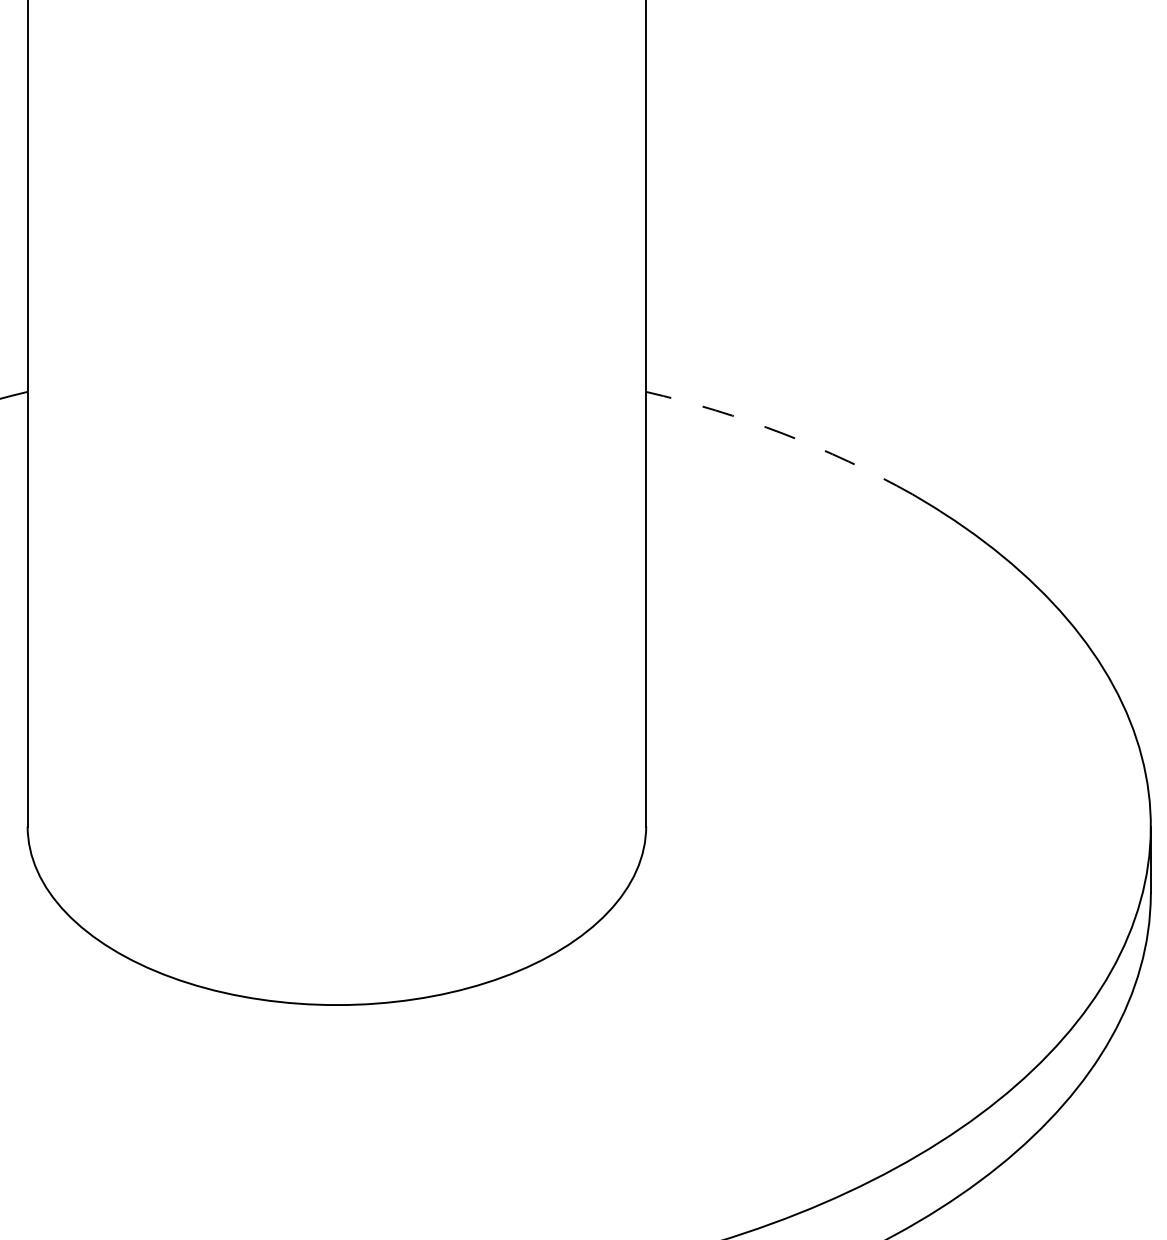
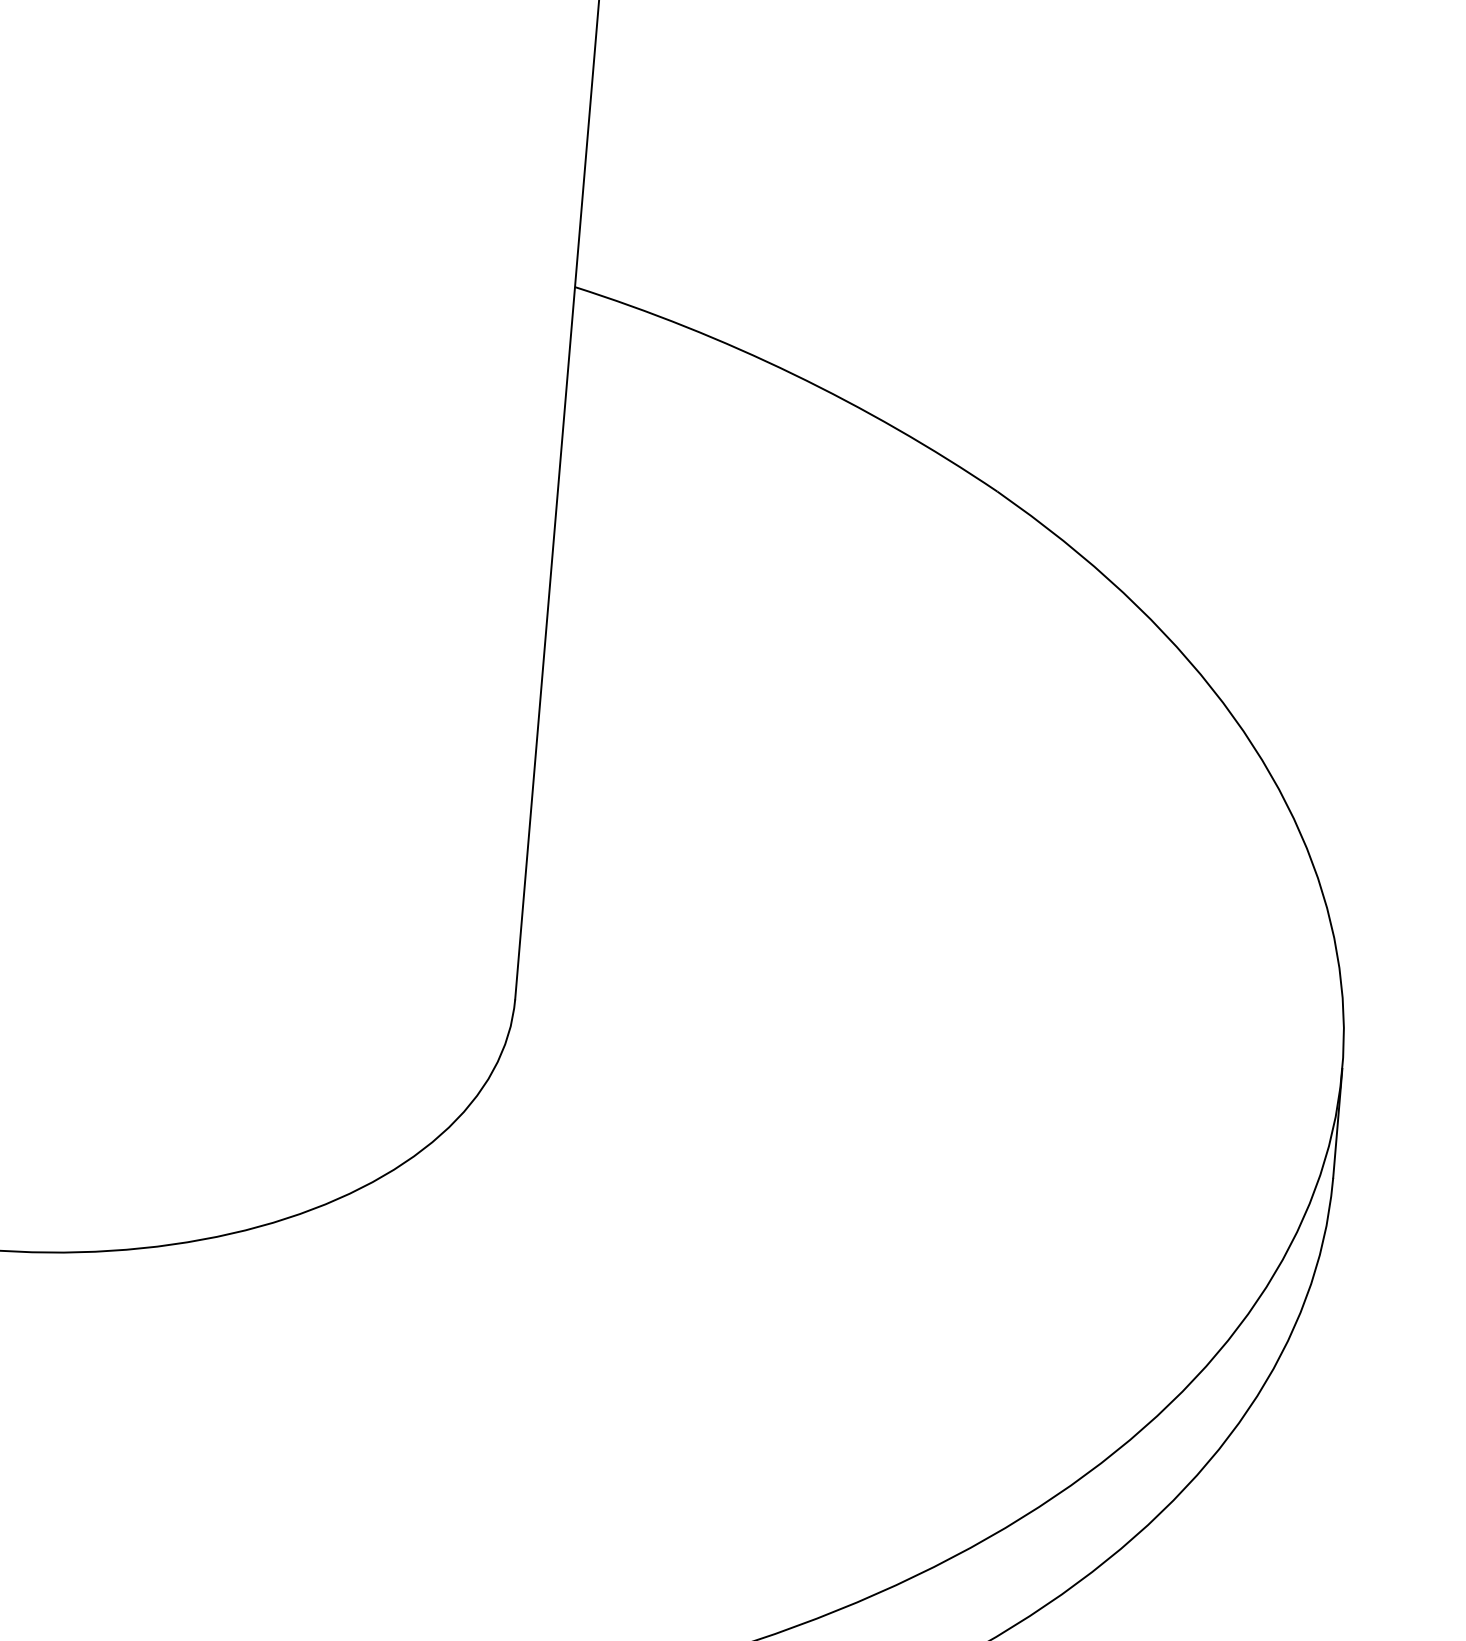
arc: (783, 433) -> (794, 374), dashed -> solid

